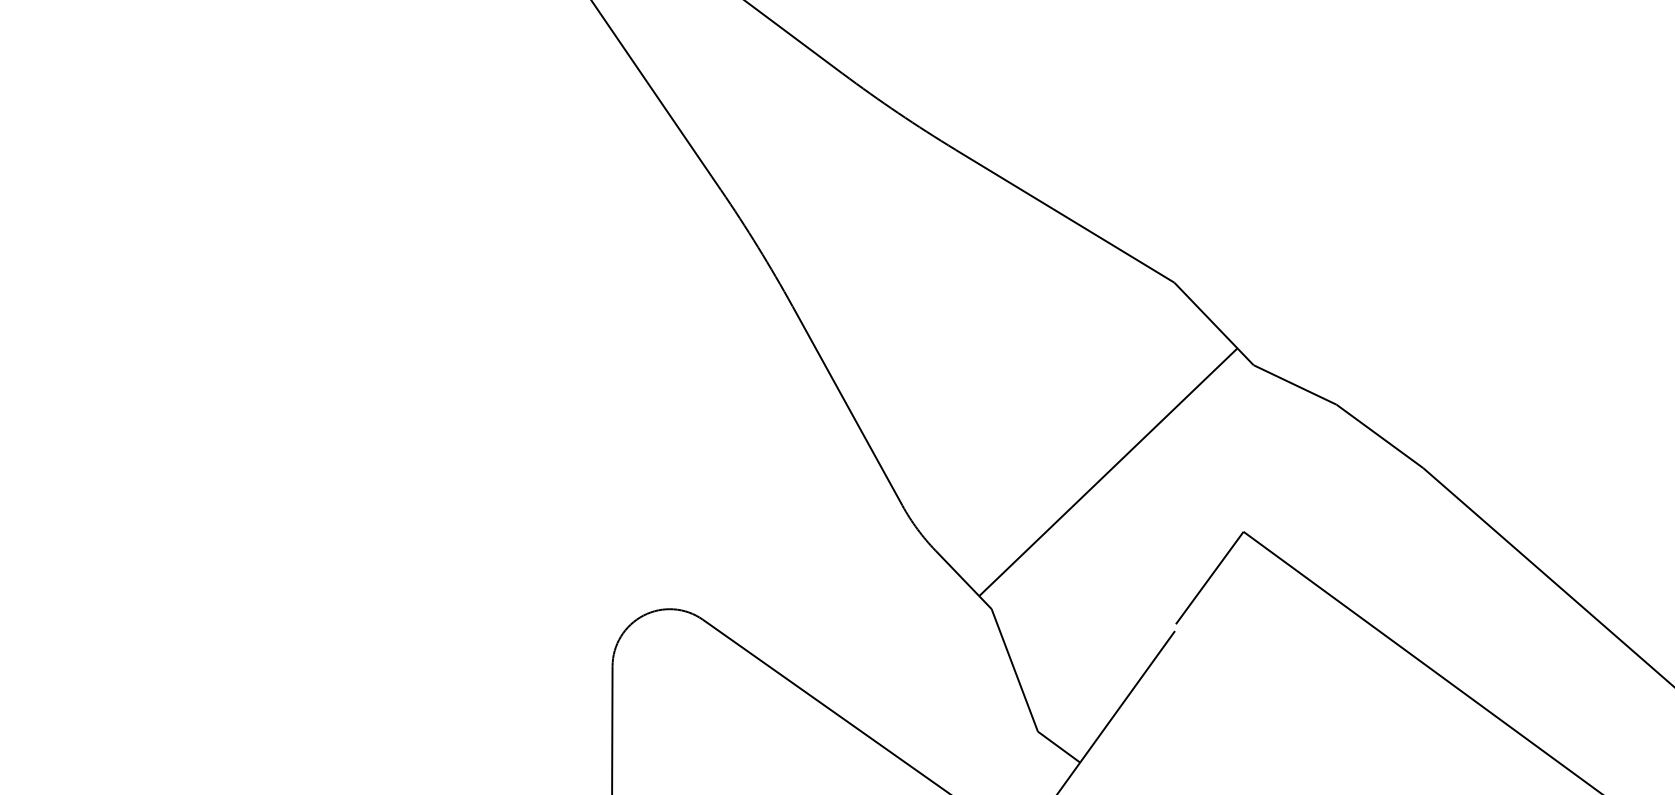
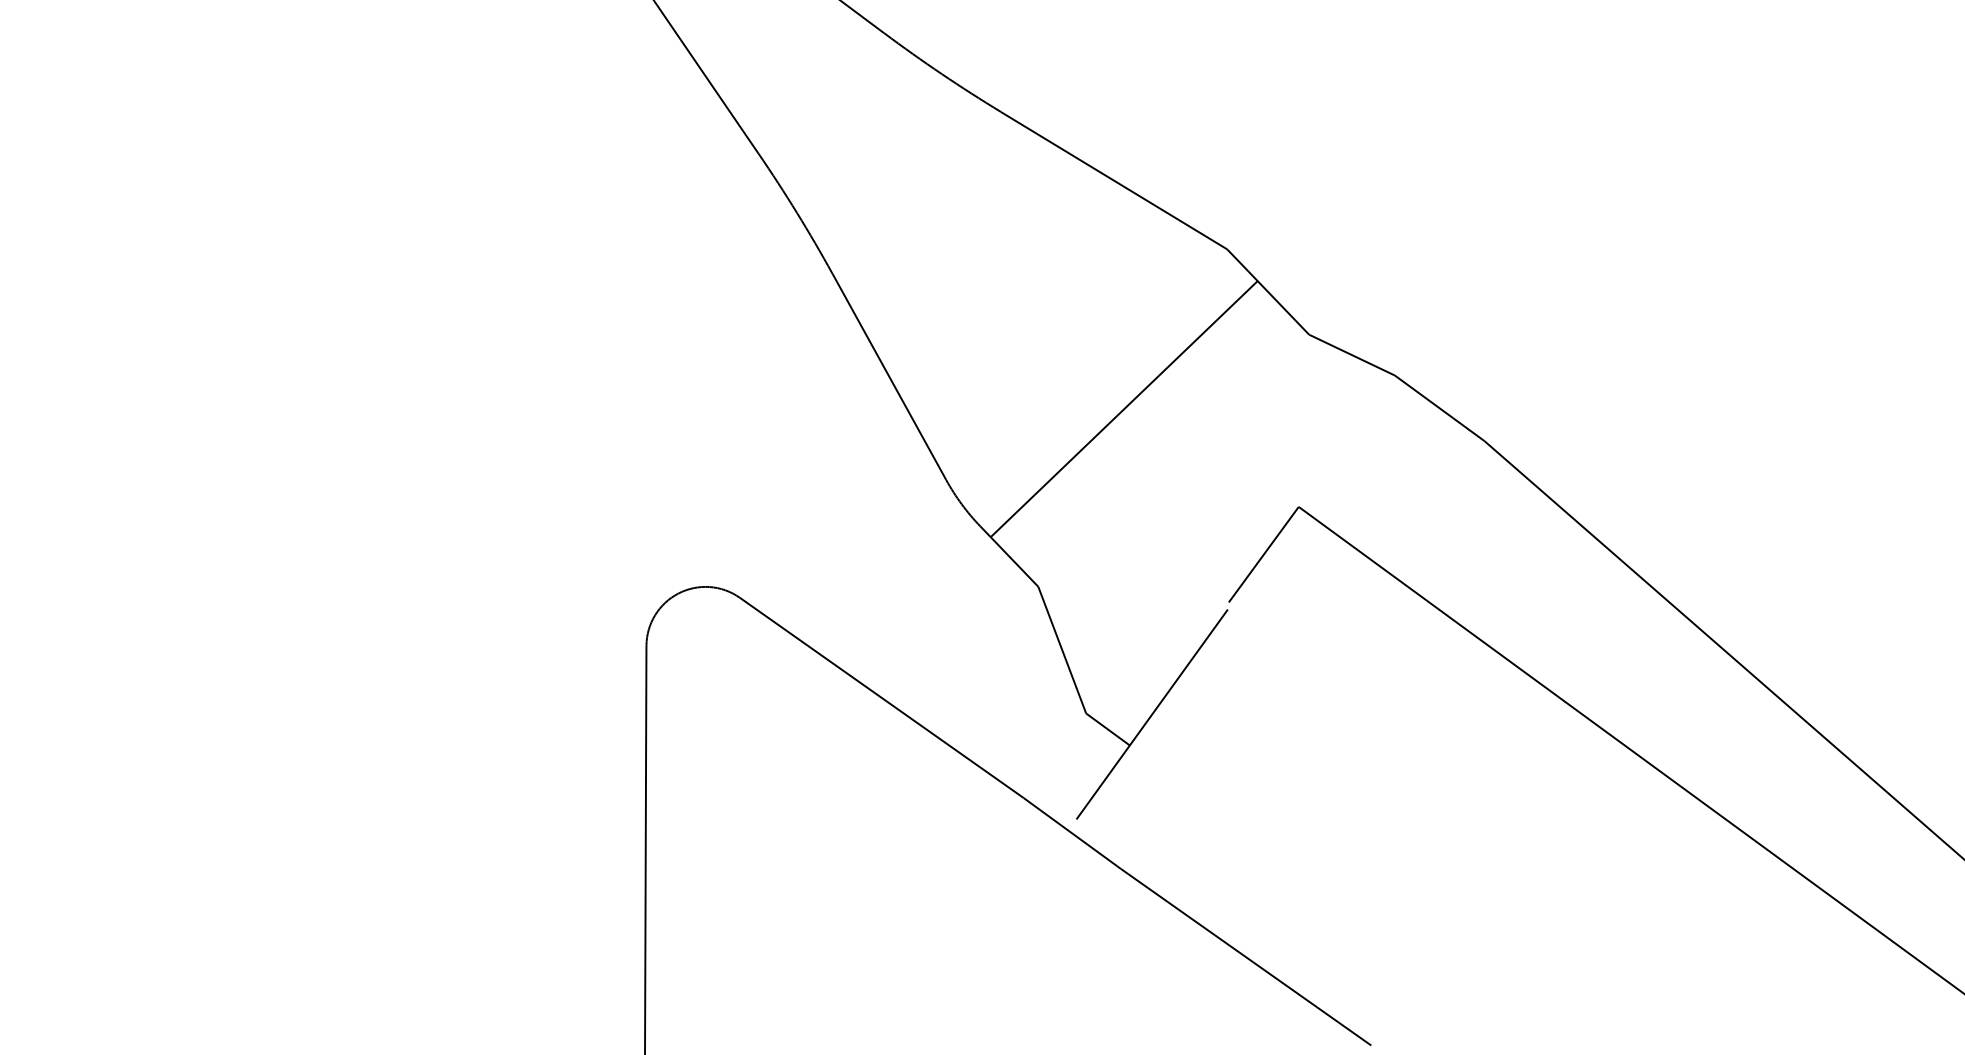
line: (1107, 472) -> (1123, 409), moved

